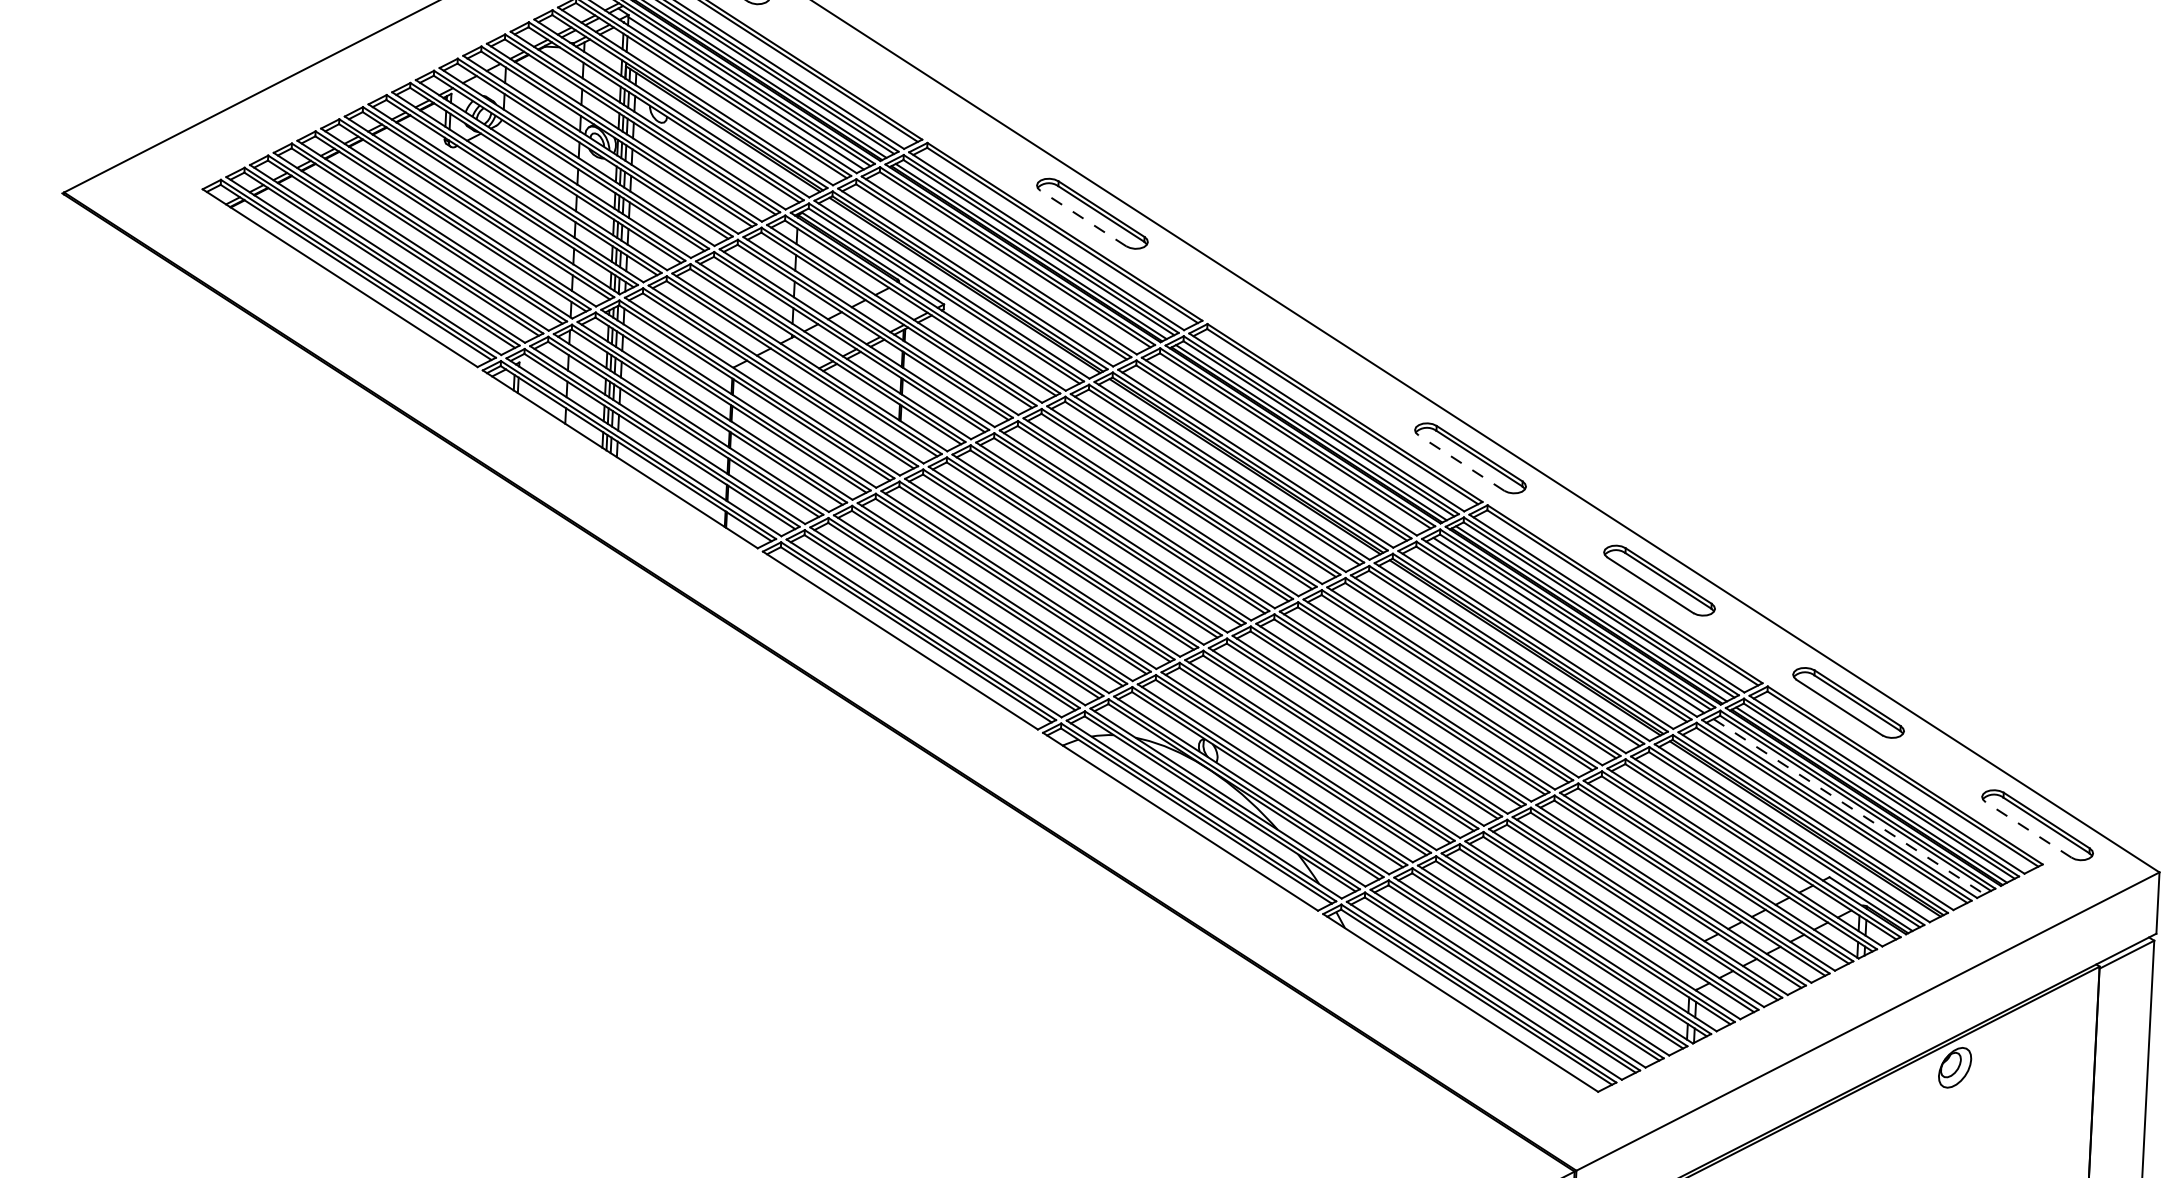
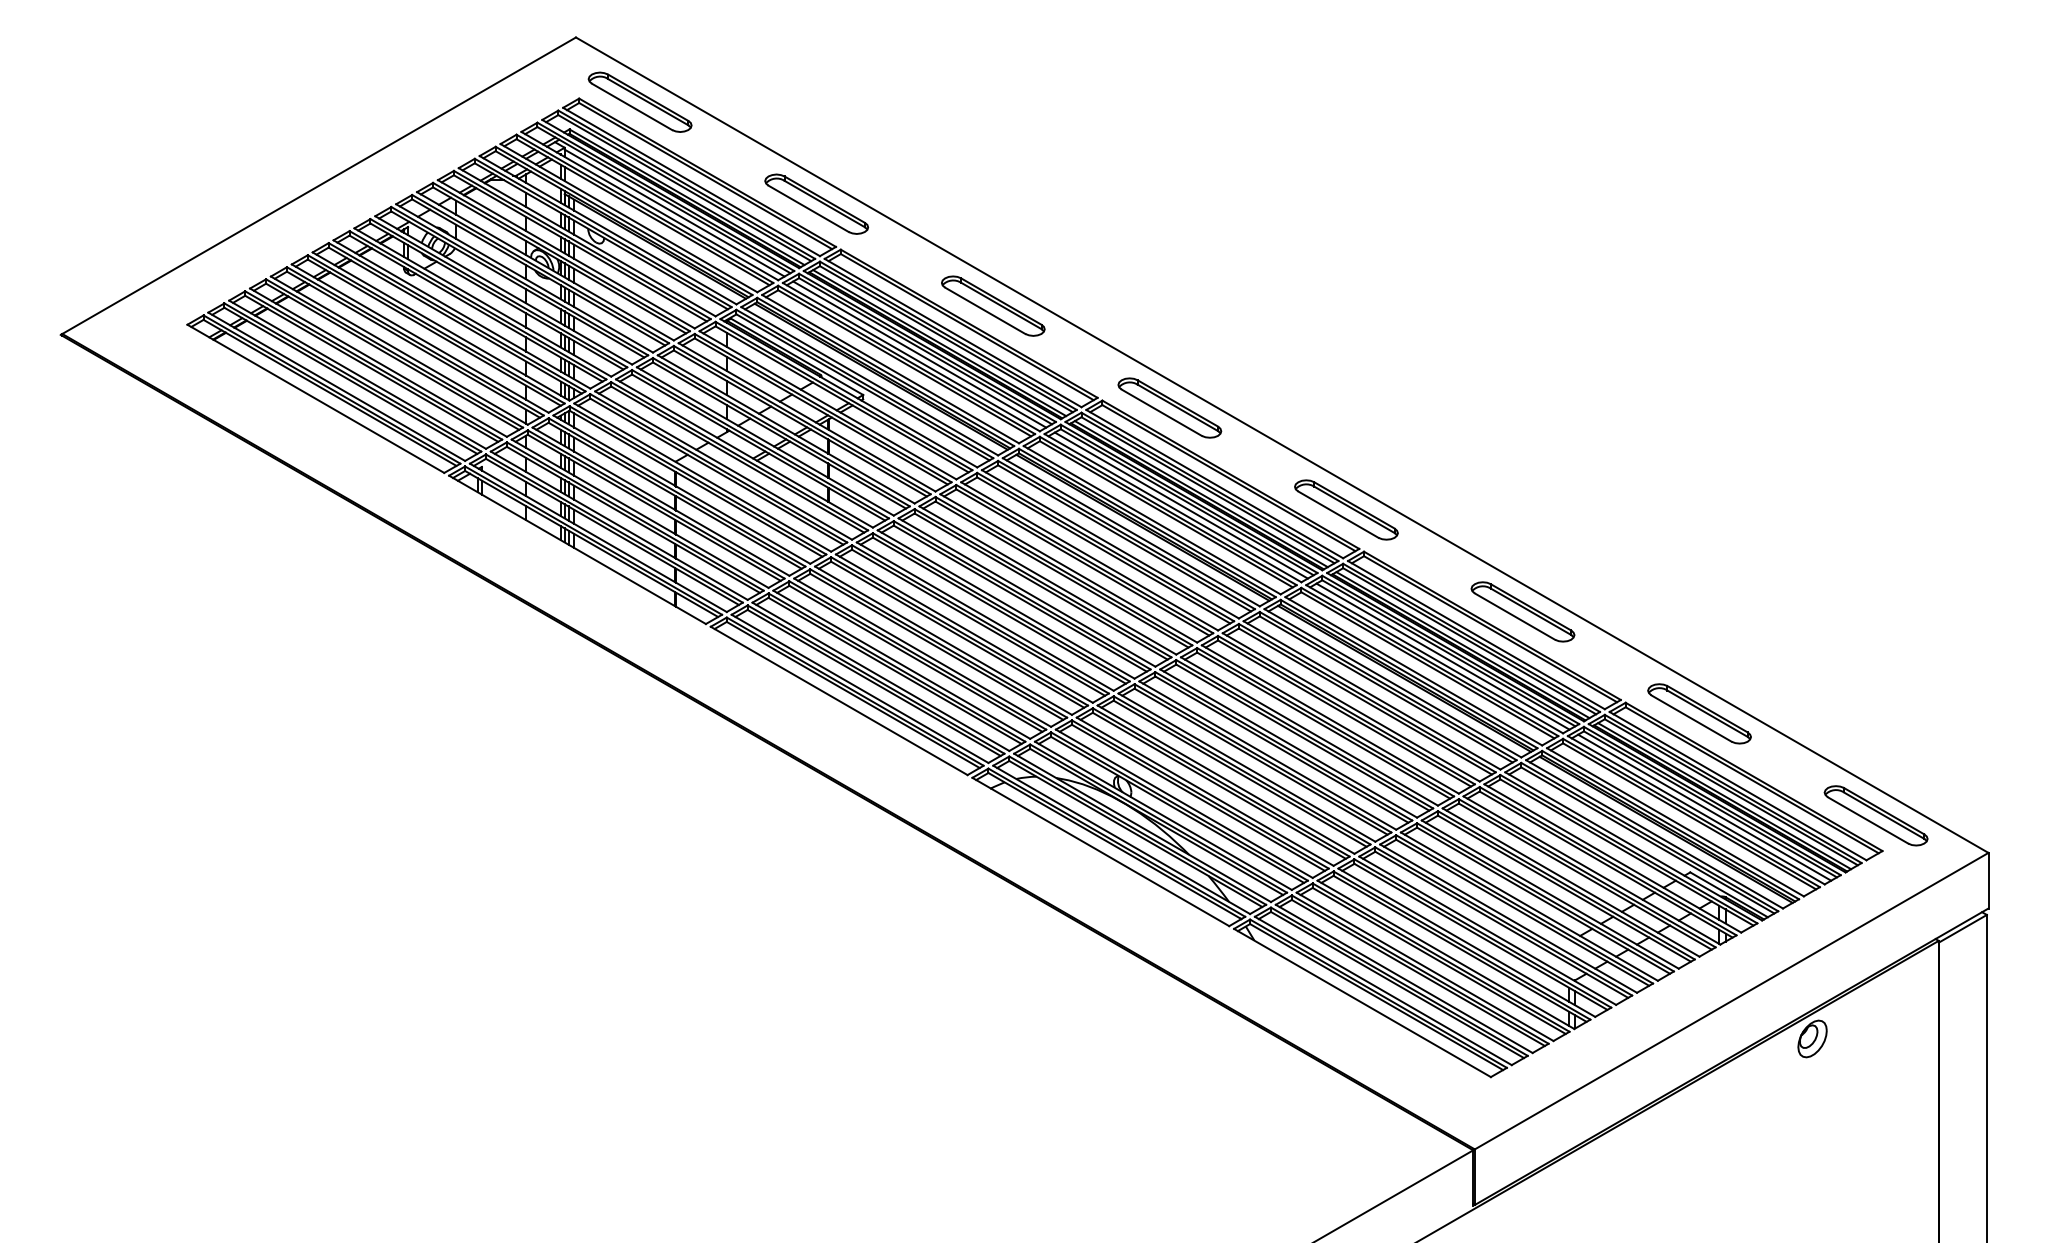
part: (903, 90) -> (816, 203), added
line: (1082, 218) -> (984, 310), dashed -> solid
line: (1008, 262) -> (919, 354), added
part: (1281, 335) -> (1169, 407), added
line: (1287, 444) -> (1180, 505), added
line: (1461, 462) -> (1338, 514), dashed -> solid
line: (1849, 806) -> (1705, 807), dashed -> solid
line: (2027, 829) -> (1867, 820), dashed -> solid

